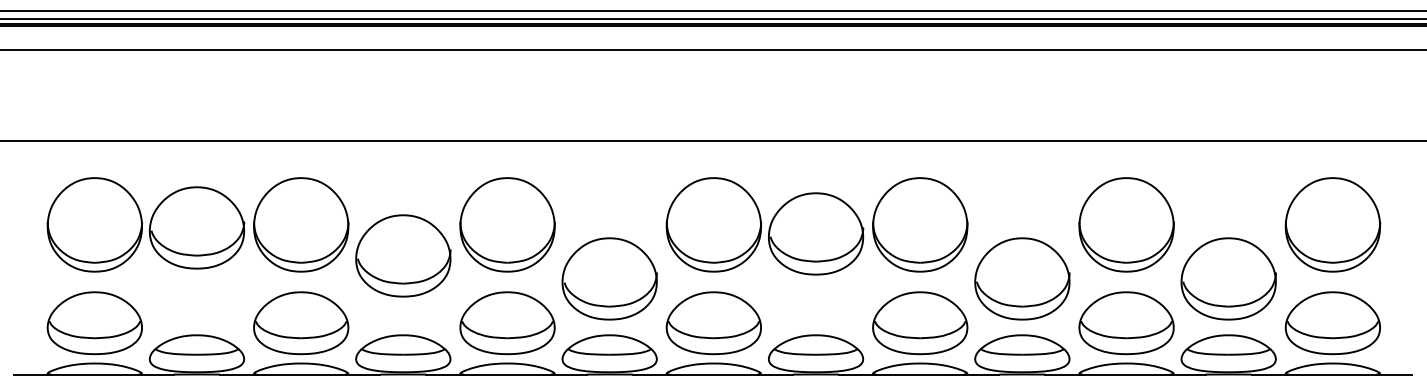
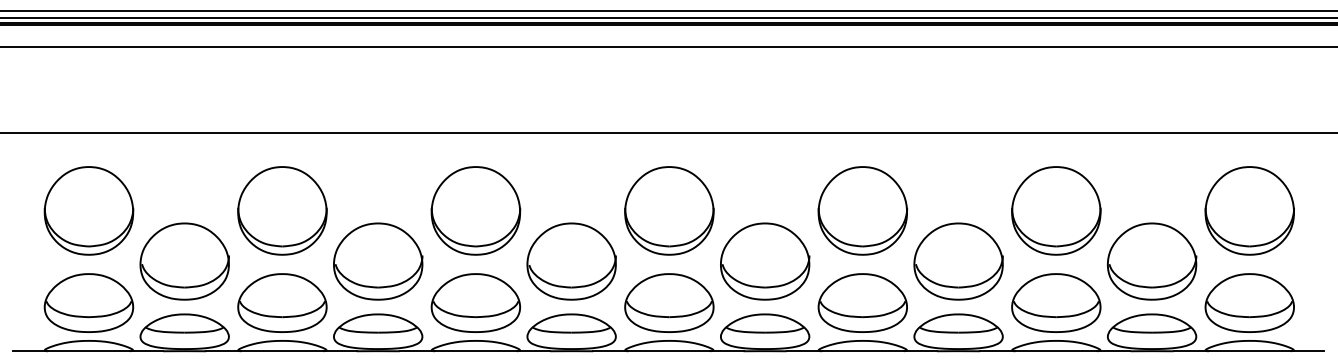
part: (196, 227) -> (184, 261), moved
part: (816, 233) -> (765, 261), moved
part: (403, 255) -> (378, 261), moved

